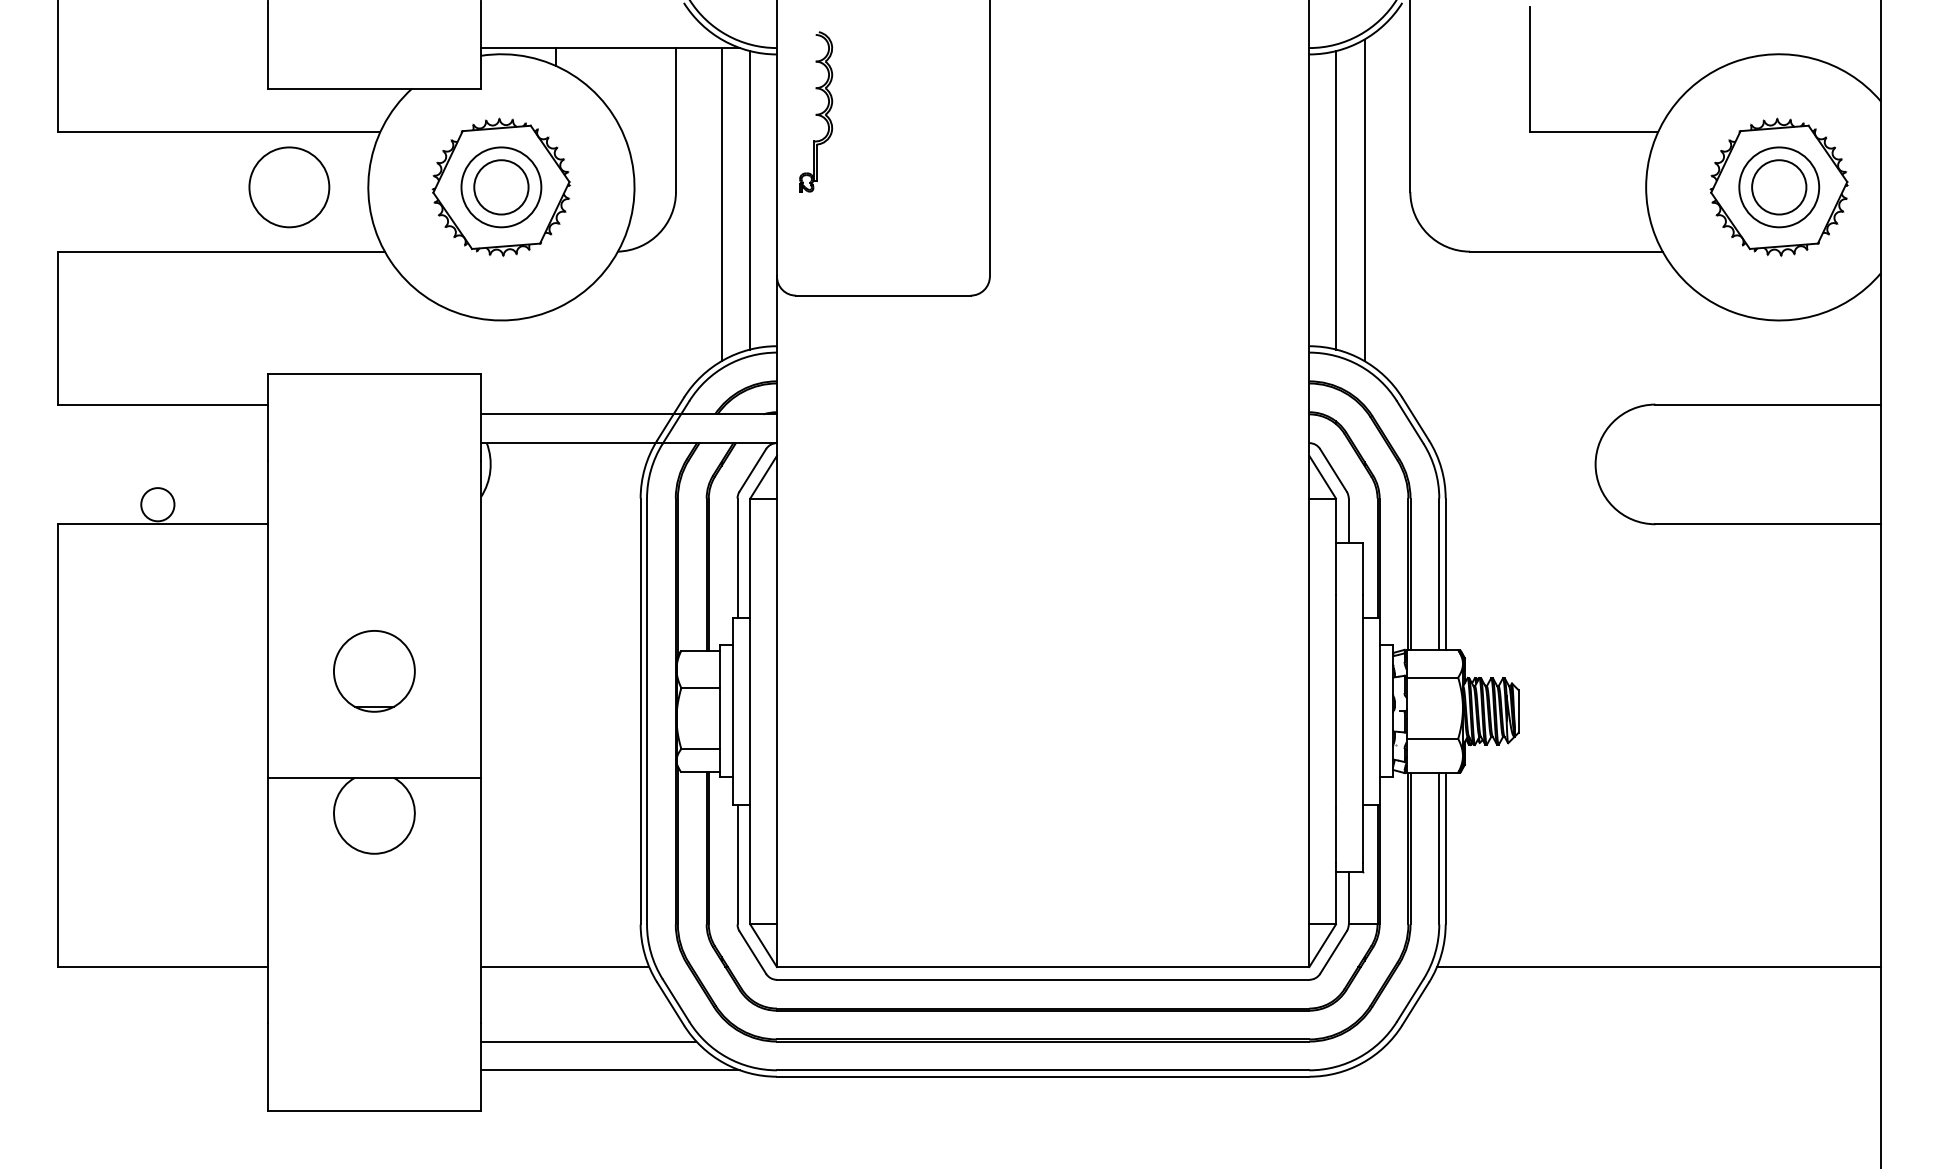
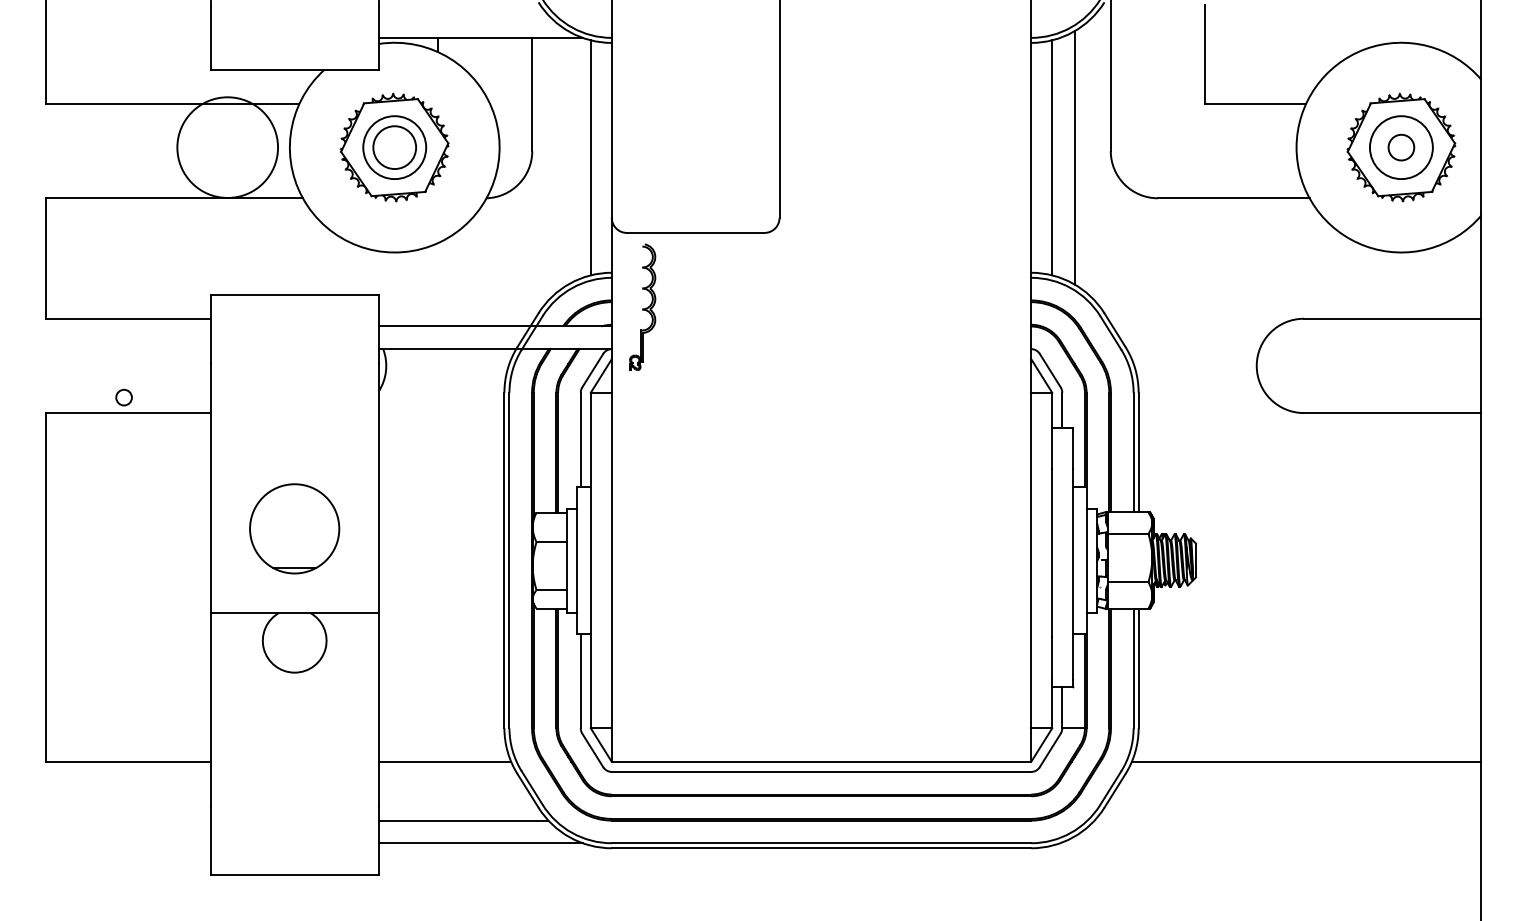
part: (816, 111) -> (642, 306), moved
circle: (289, 187) -> (227, 147), size x1.6
circle: (1779, 187) -> (1401, 147), size x0.6
line: (721, 204) -> (568, 161), removed
circle: (157, 504) -> (123, 397), size x0.6
part: (374, 671) -> (294, 529), size x1.4

